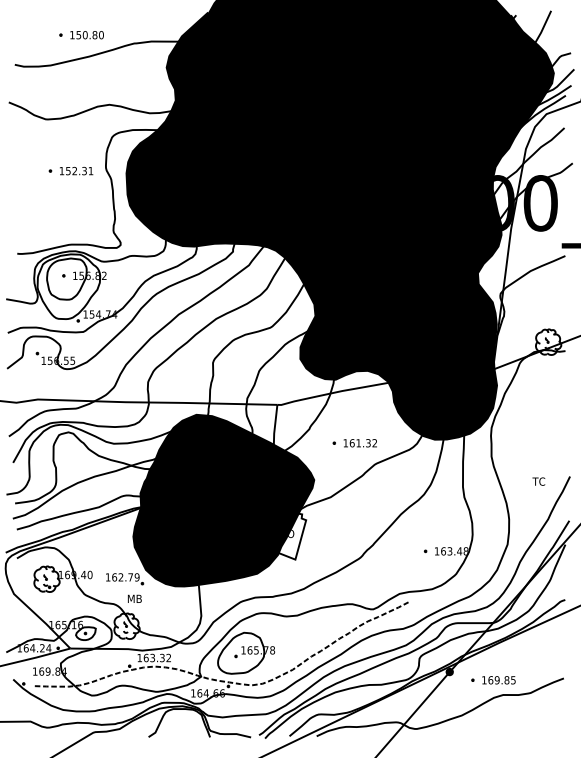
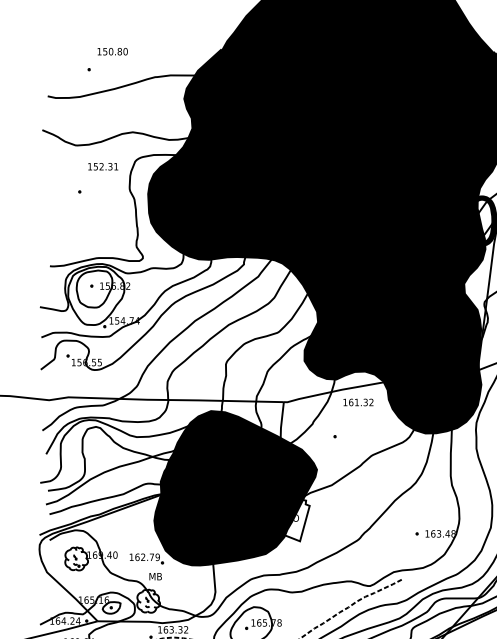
text: (86, 35) -> (112, 51), moved
text: (76, 170) -> (103, 166), moved
text: (359, 443) -> (357, 402), moved

